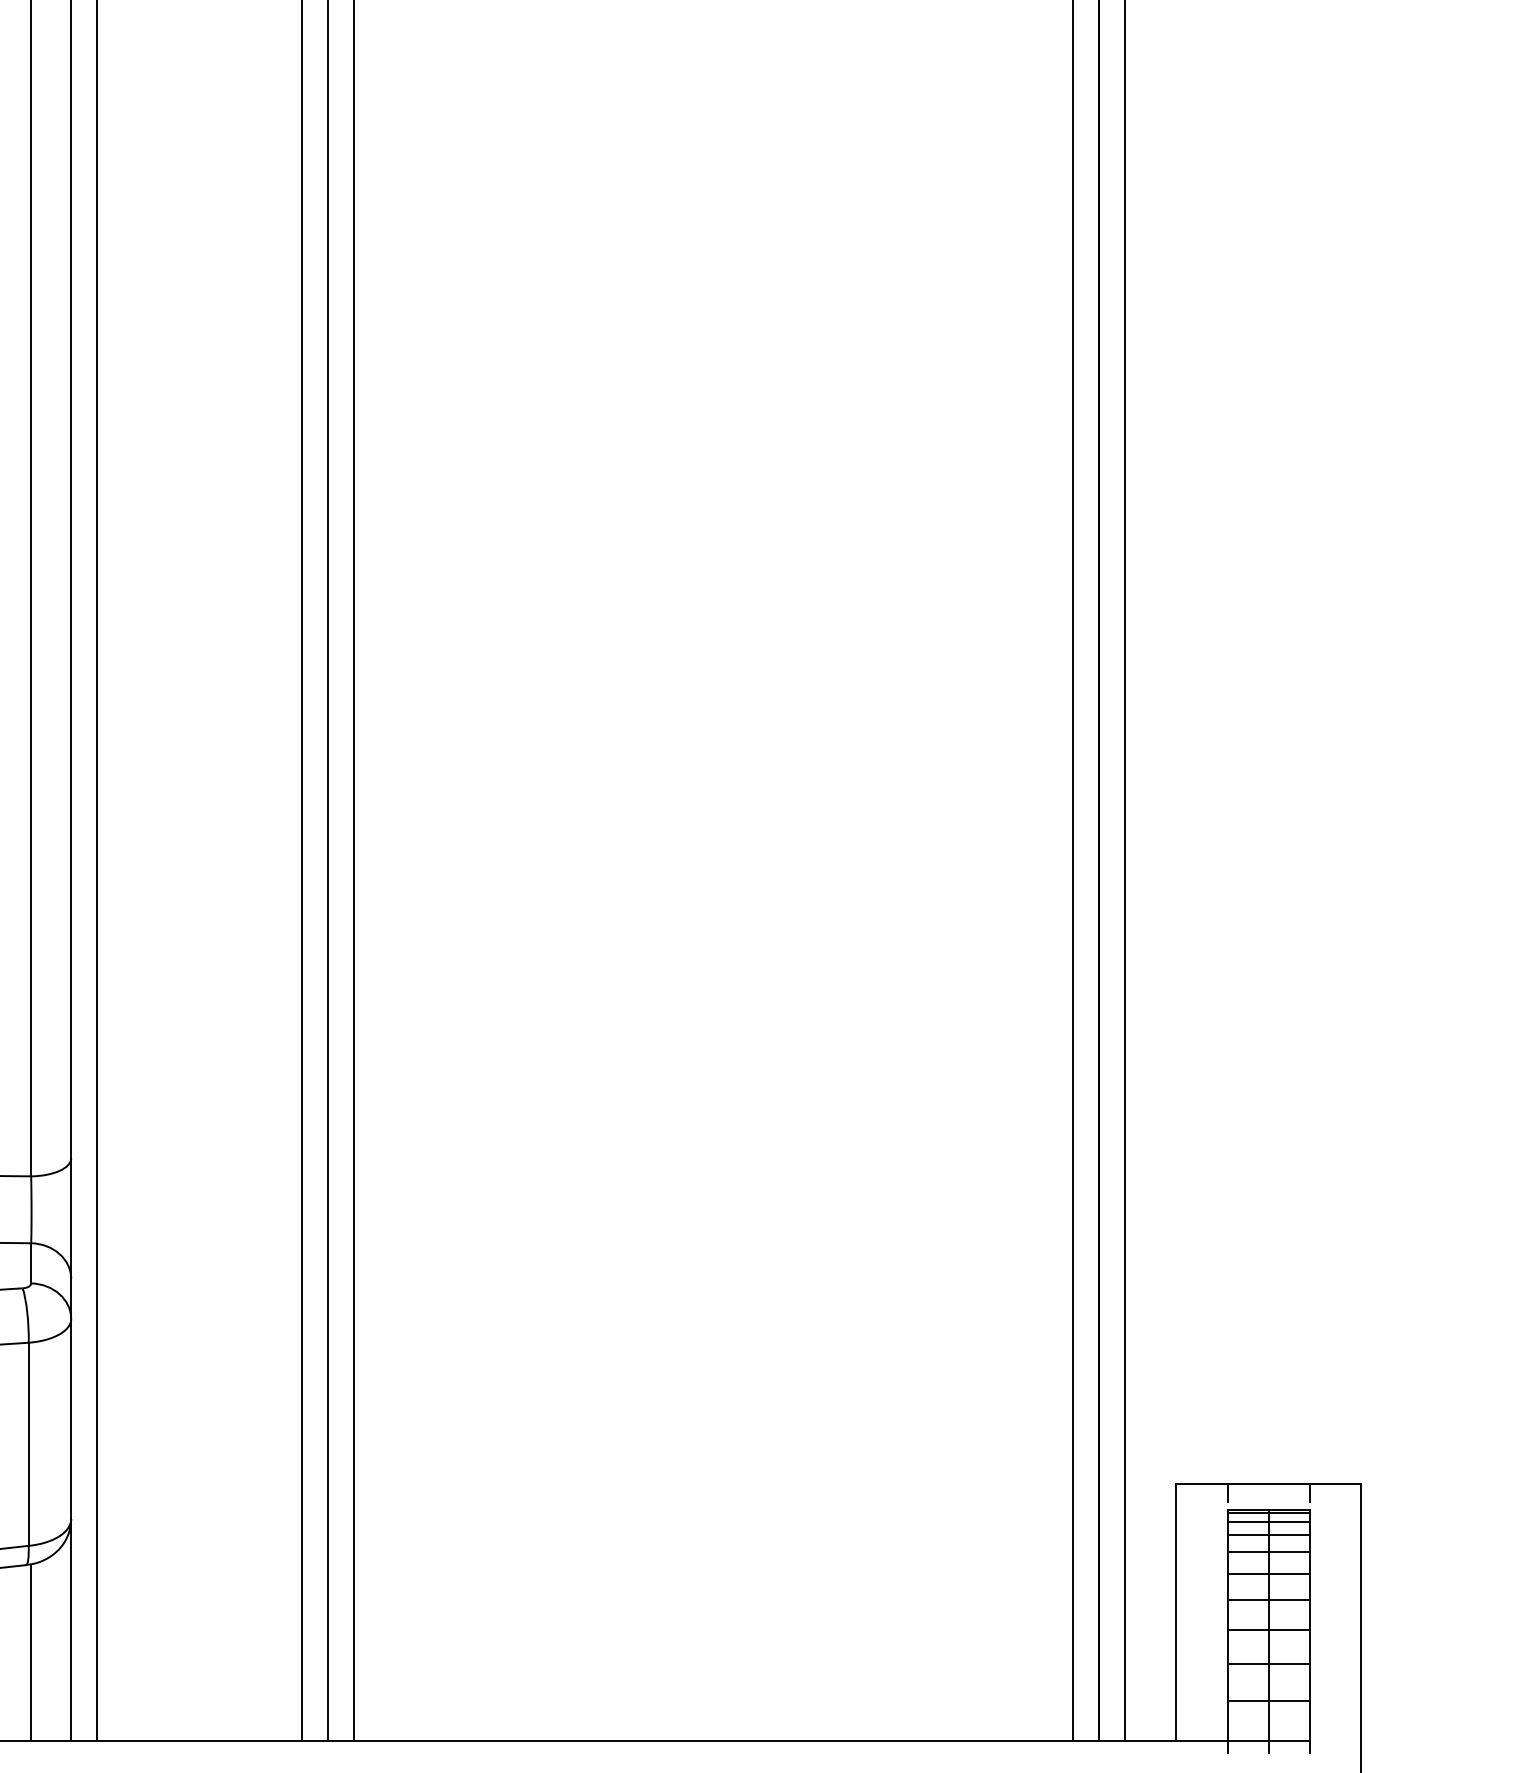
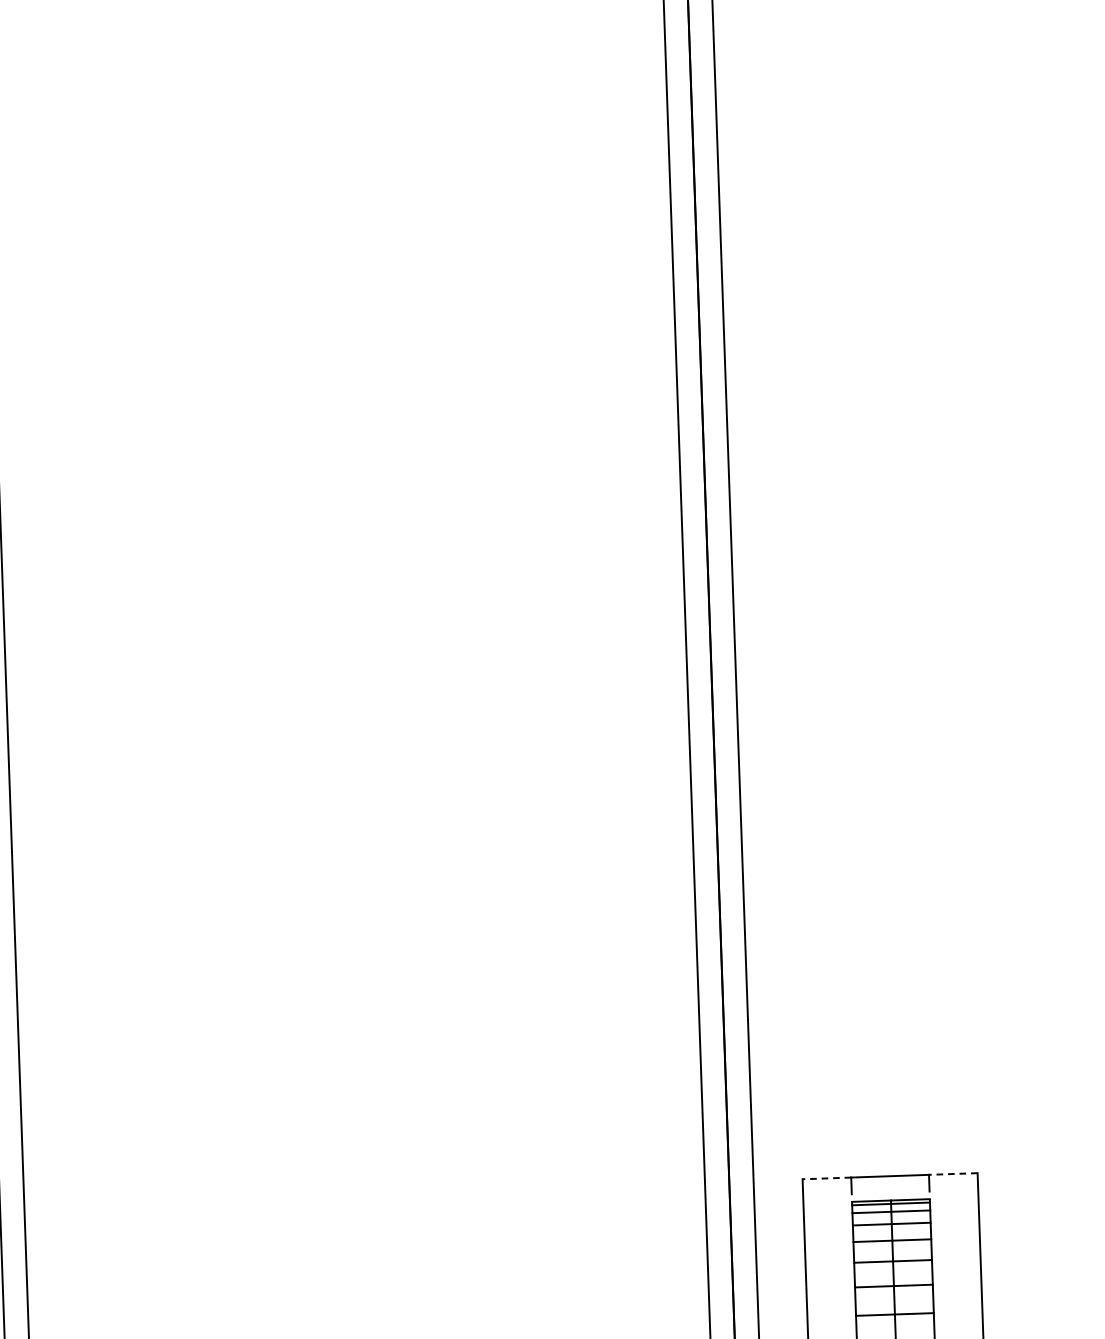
line: (1202, 1484) -> (827, 1178), solid -> dashed
line: (1335, 1484) -> (953, 1174), solid -> dashed

